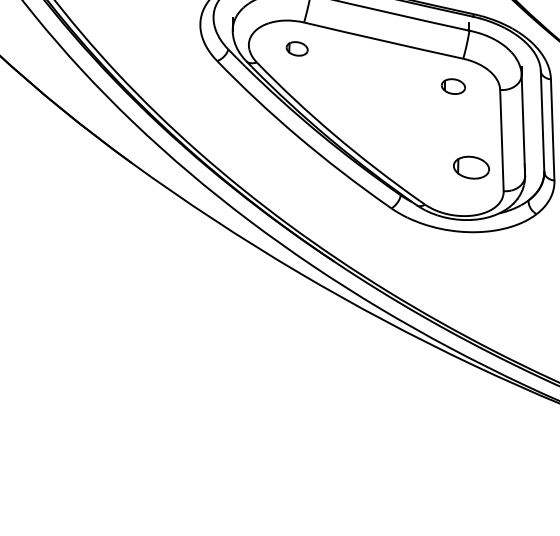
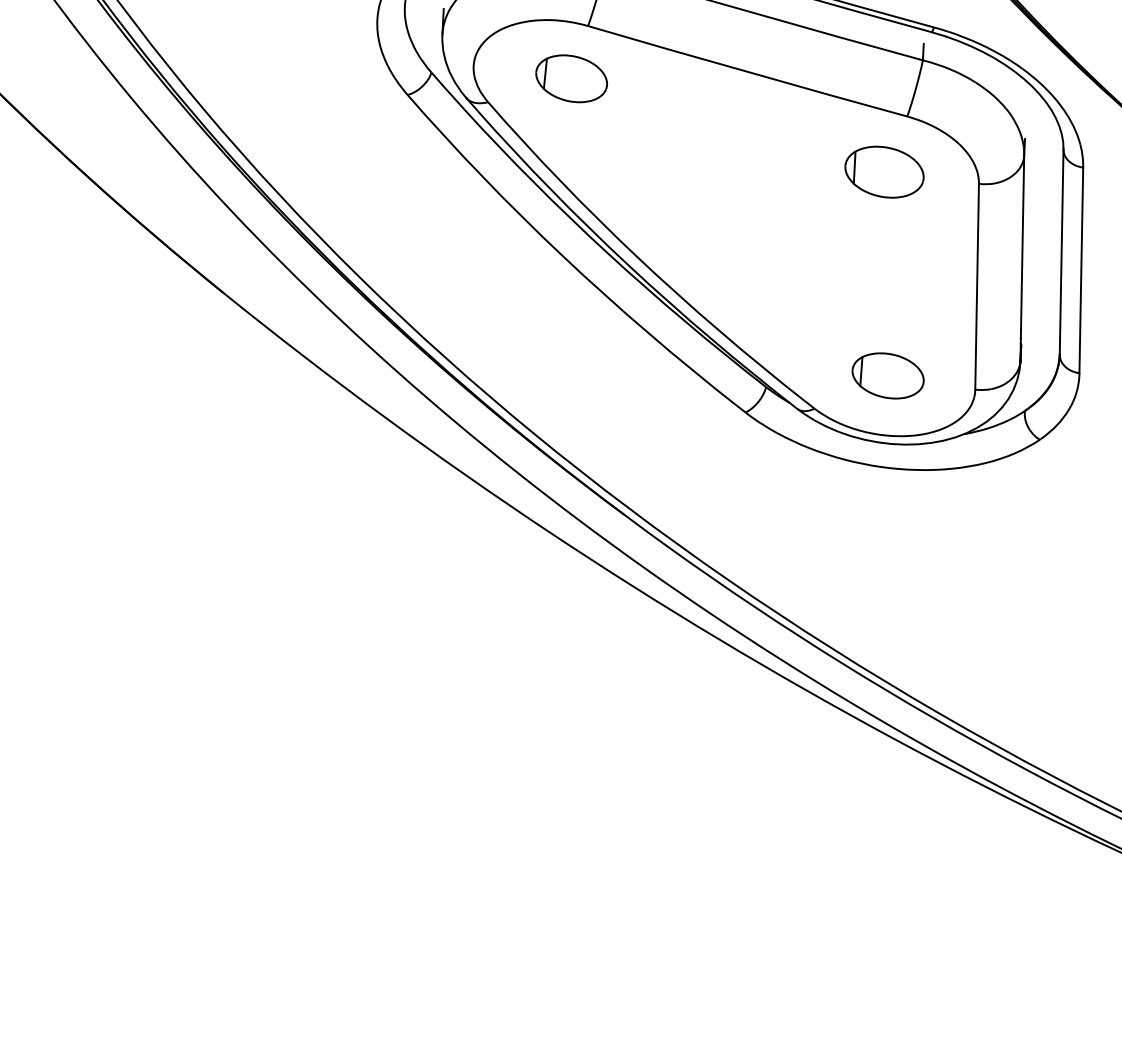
part: (296, 48) -> (569, 77), size x1.67
part: (453, 86) -> (884, 171), size x1.67
part: (471, 167) -> (888, 375), moved

